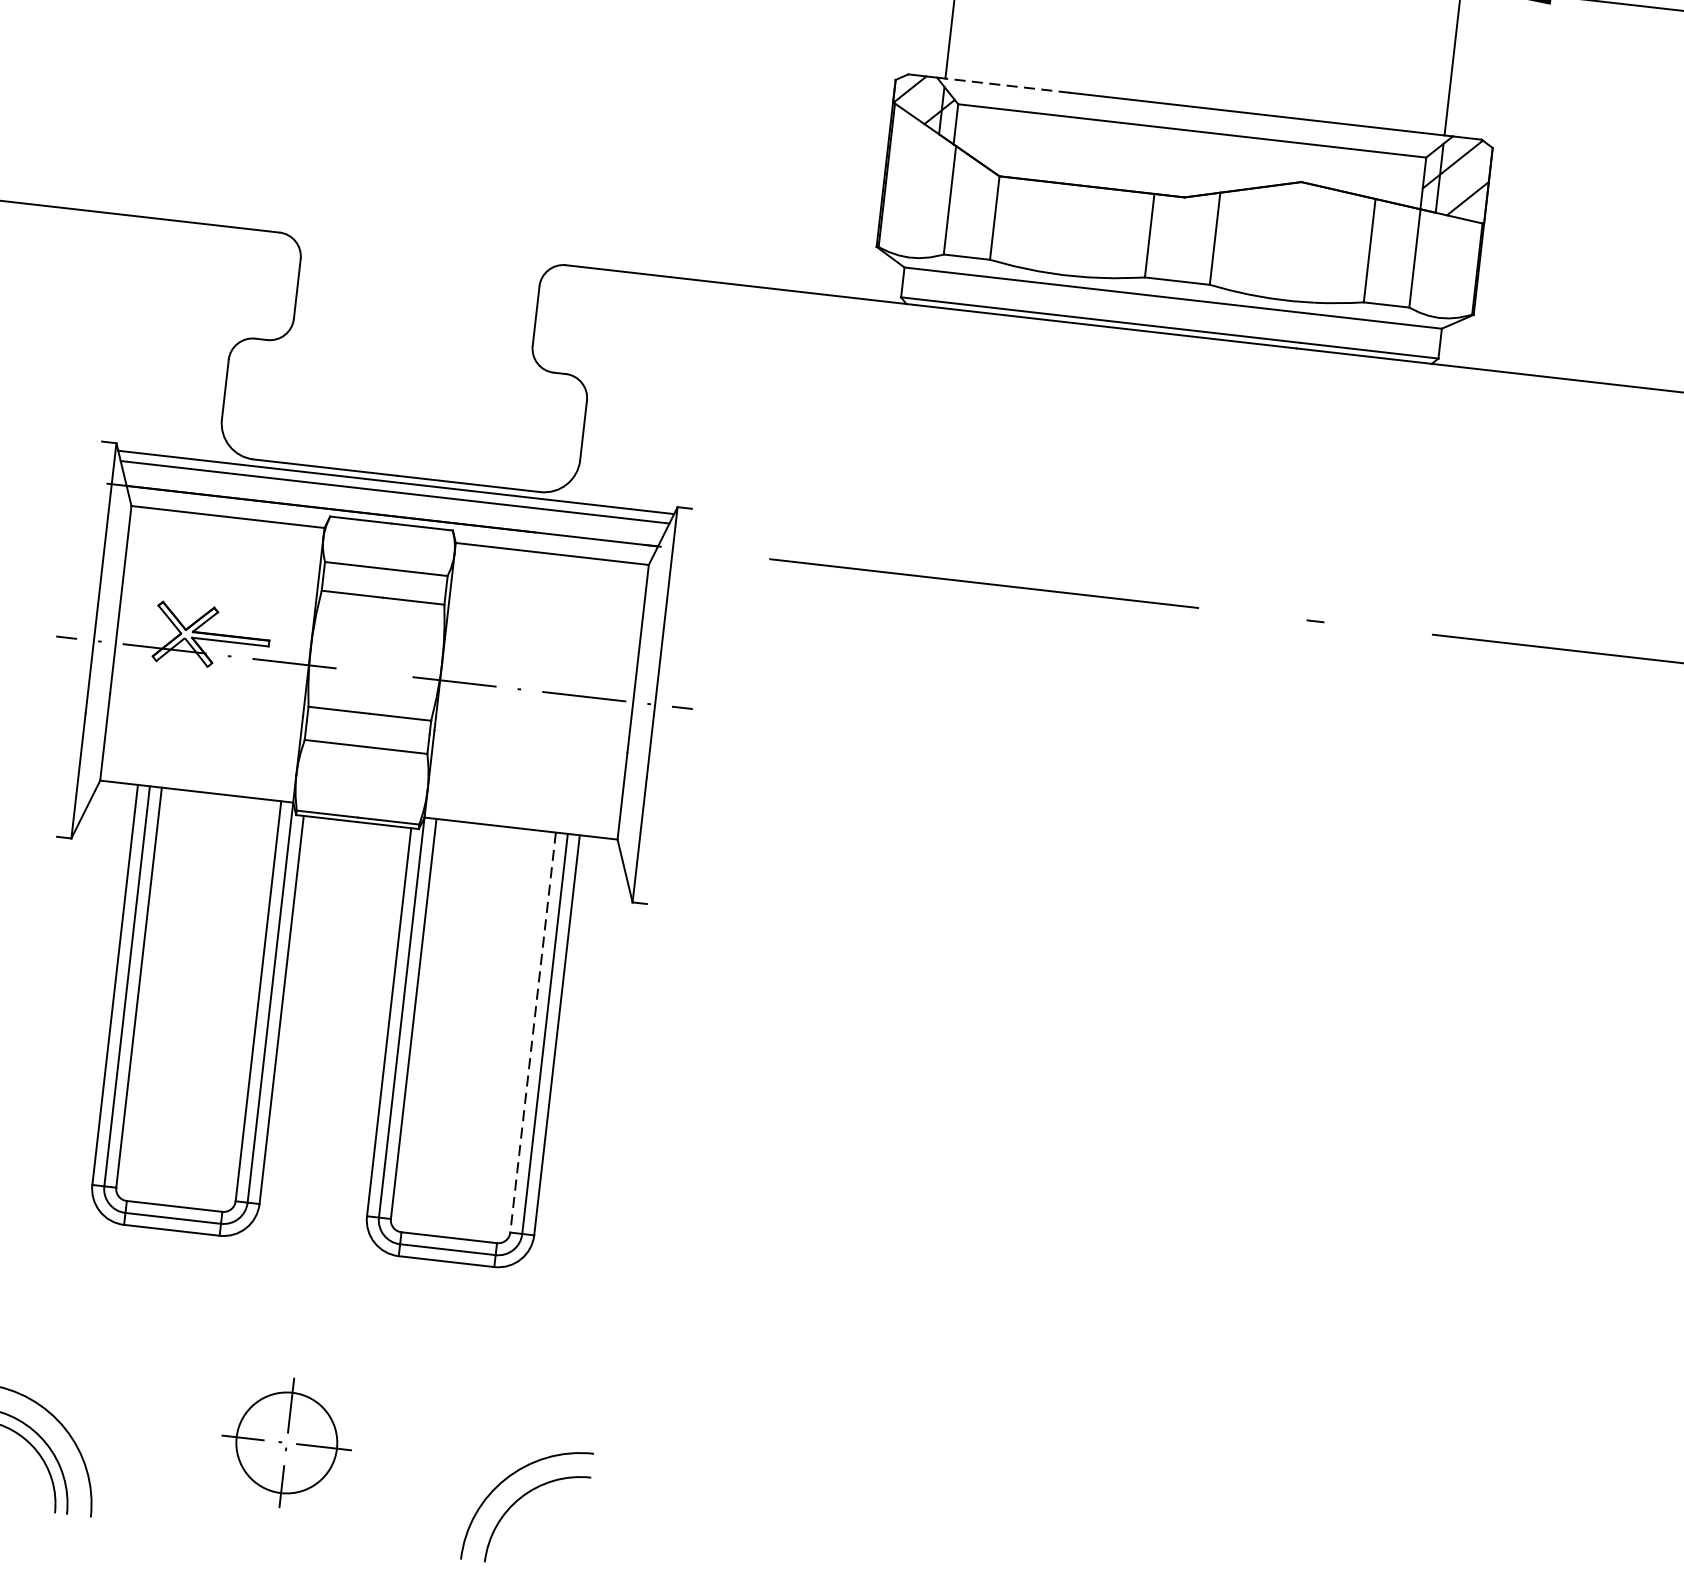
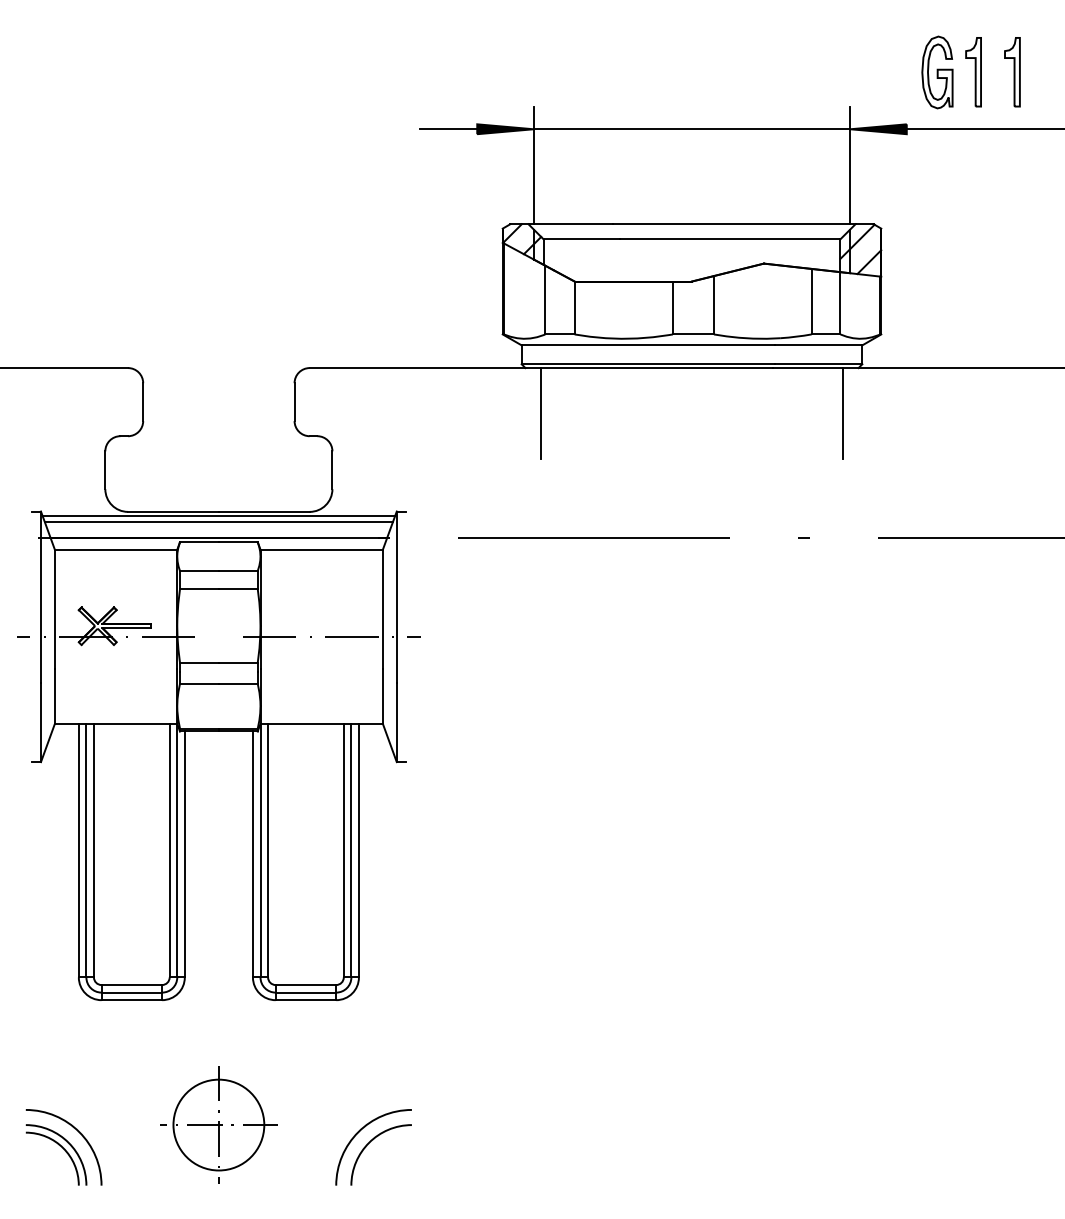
line: (1003, 85) -> (570, 224), dashed -> solid
line: (921, 378) -> (540, 413), added
line: (1399, 432) -> (843, 413), added
line: (532, 1032) -> (343, 850), dashed -> solid
part: (286, 1441) -> (218, 1124), size x1.43

